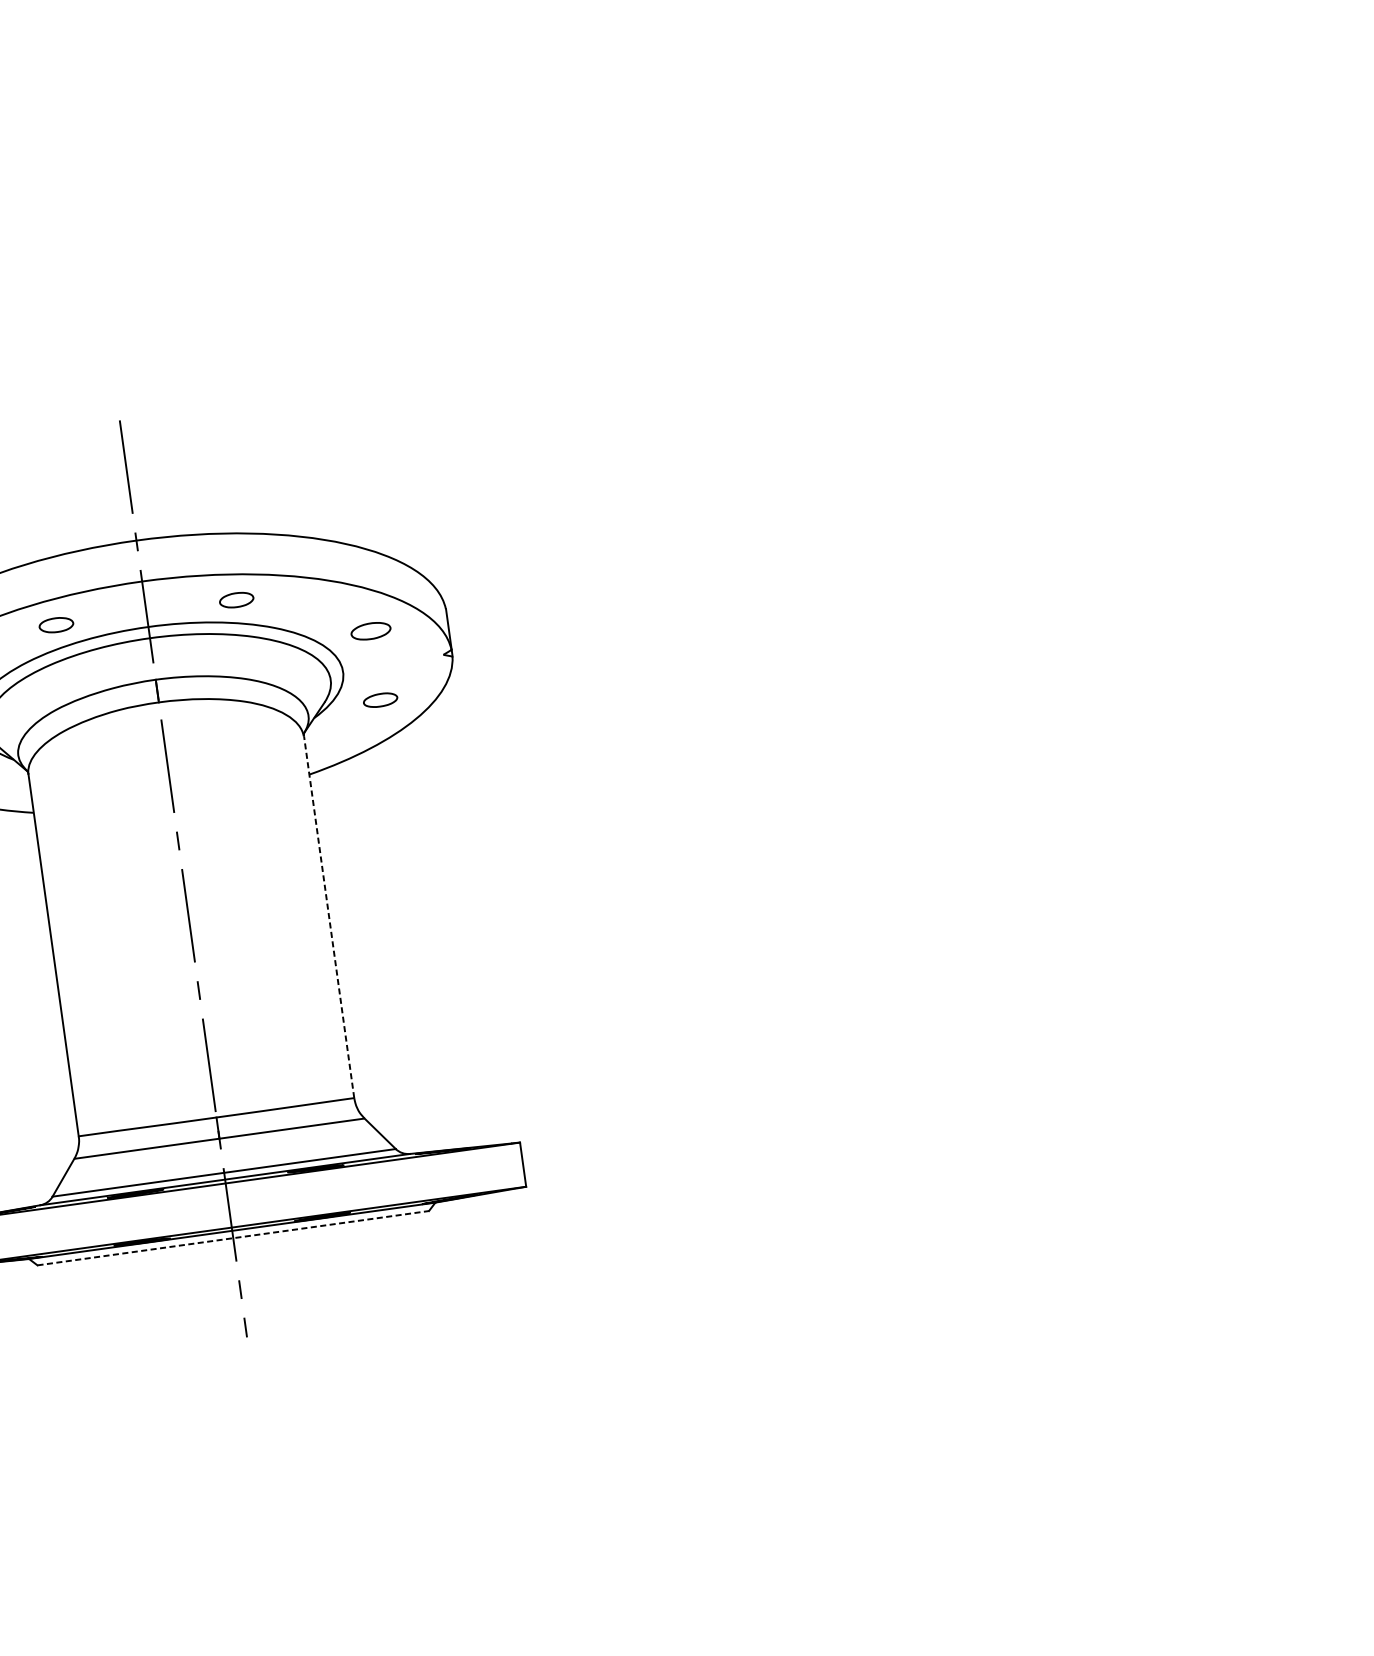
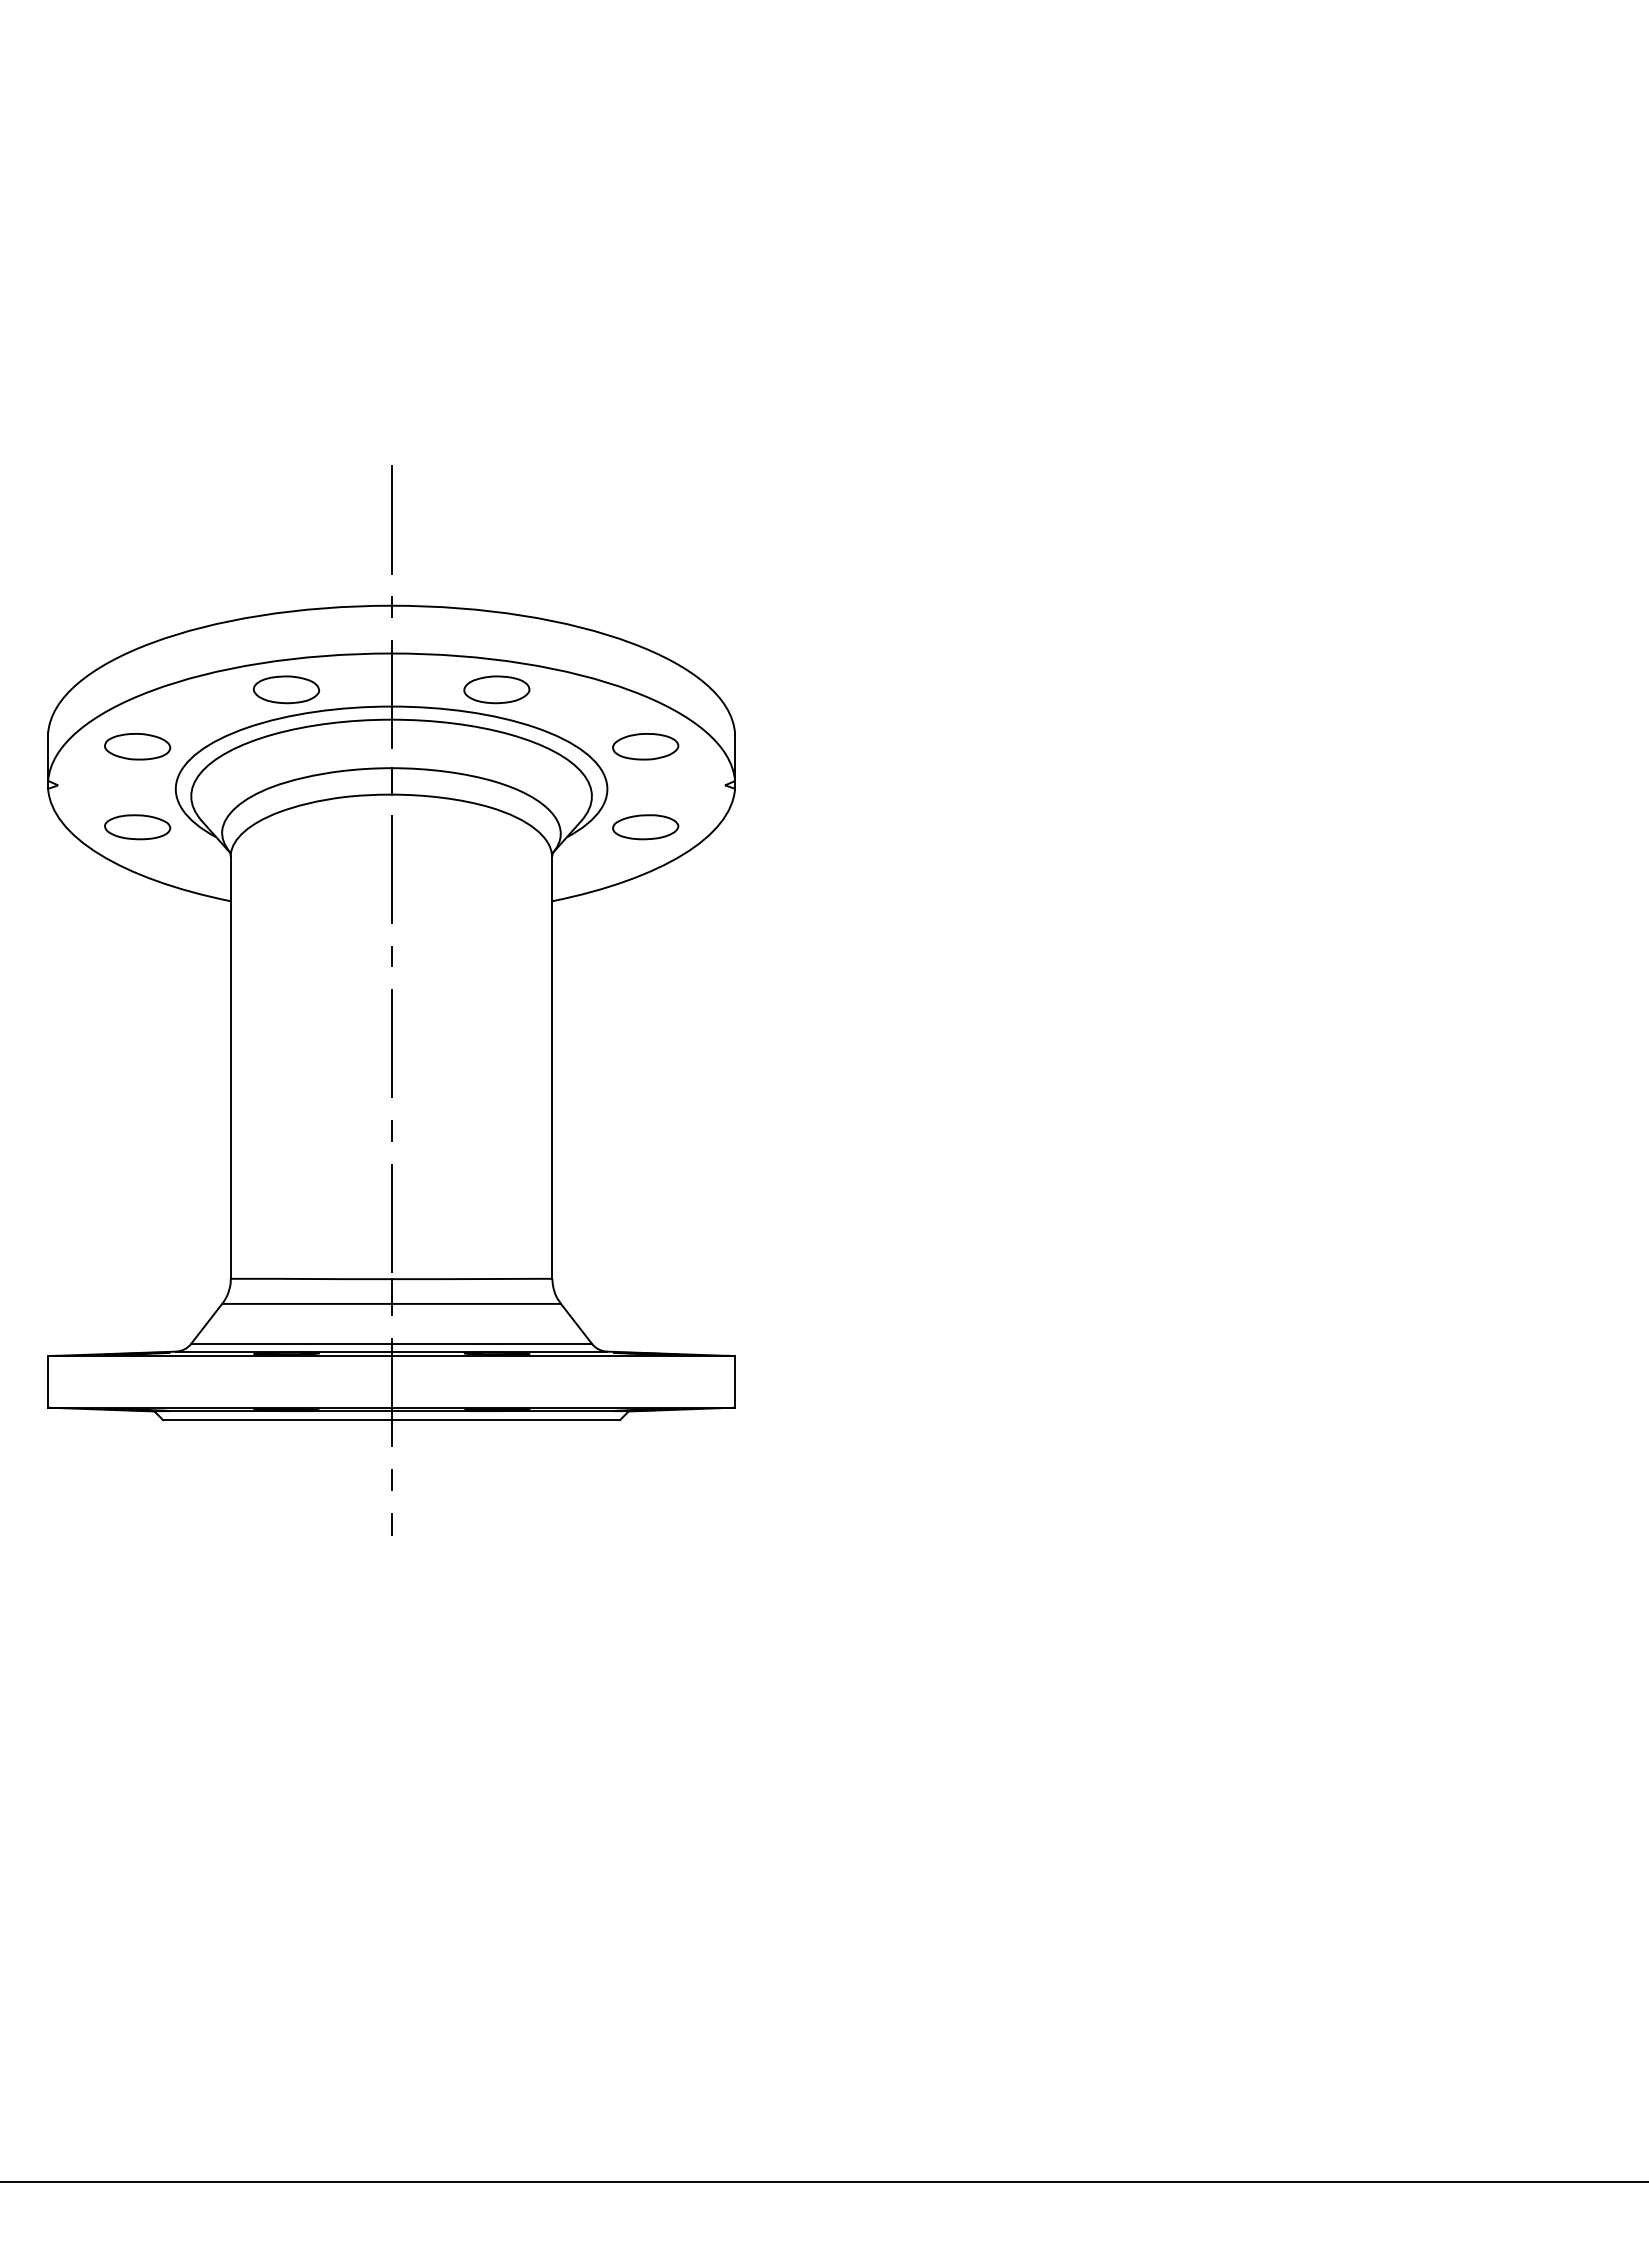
part: (236, 599) -> (496, 689), size x1.67
part: (56, 624) -> (286, 689), size x1.67
part: (370, 630) -> (645, 746), size x1.43
part: (380, 700) -> (645, 827), size x1.67
line: (329, 917) -> (552, 1067), dashed -> solid
line: (233, 1238) -> (391, 1420), dashed -> solid

